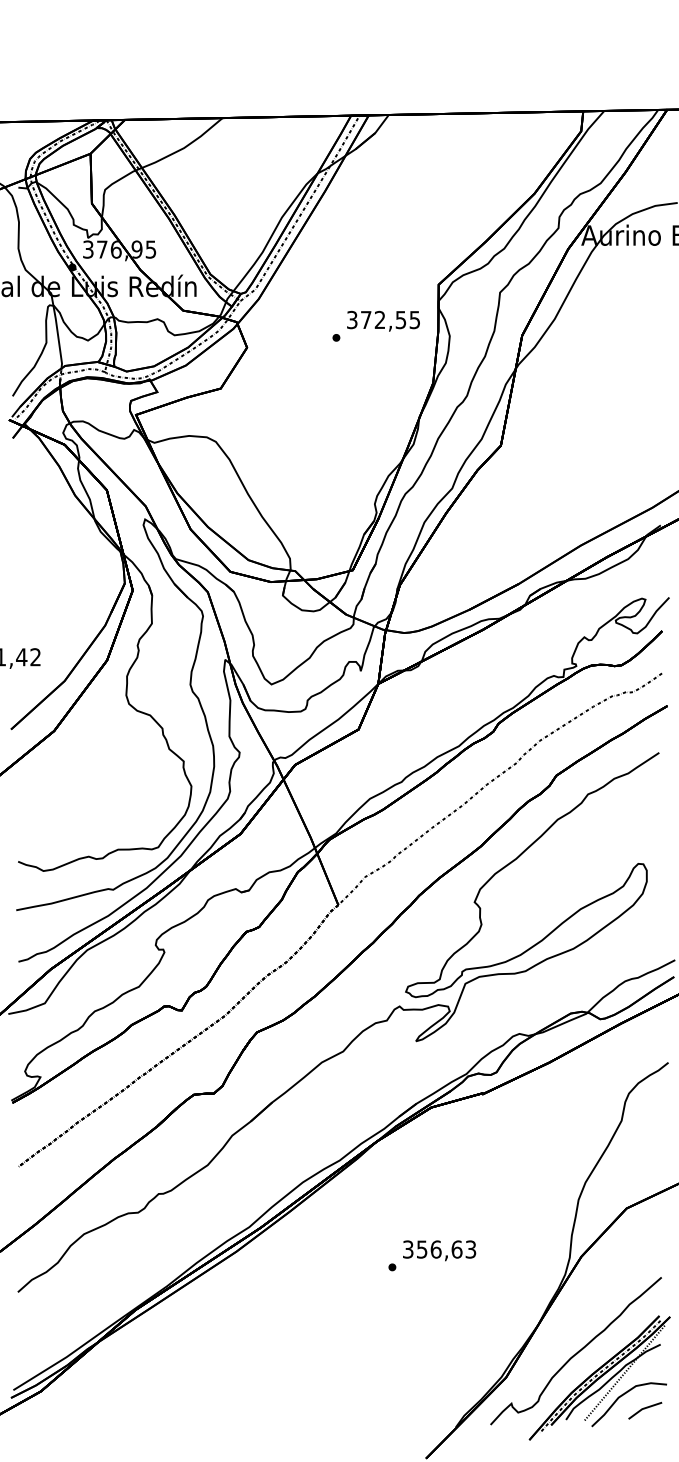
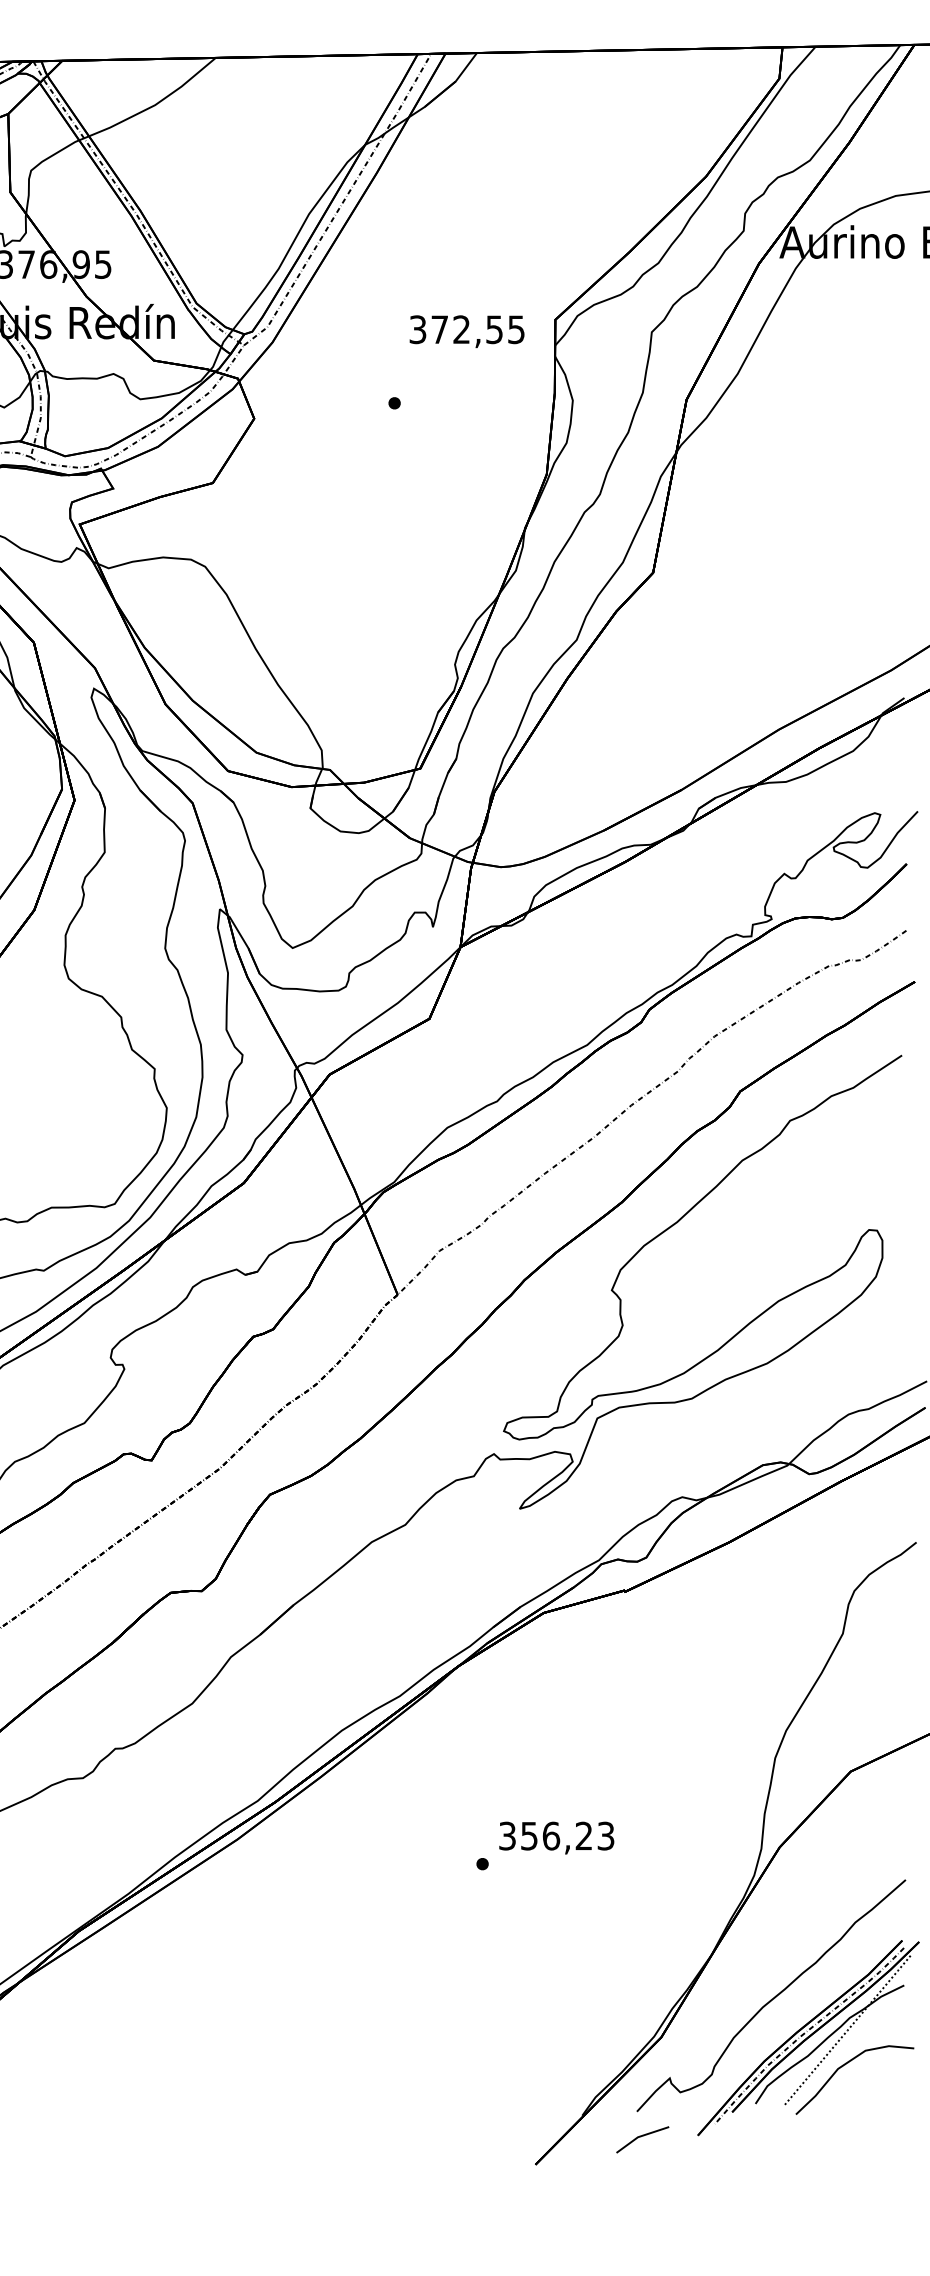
text: (383, 320) -> (467, 330), moved
text: (456, 1249) -> (583, 1836), 356,63 -> 356,23
line: (645, 1409) -> (643, 2137), moved

